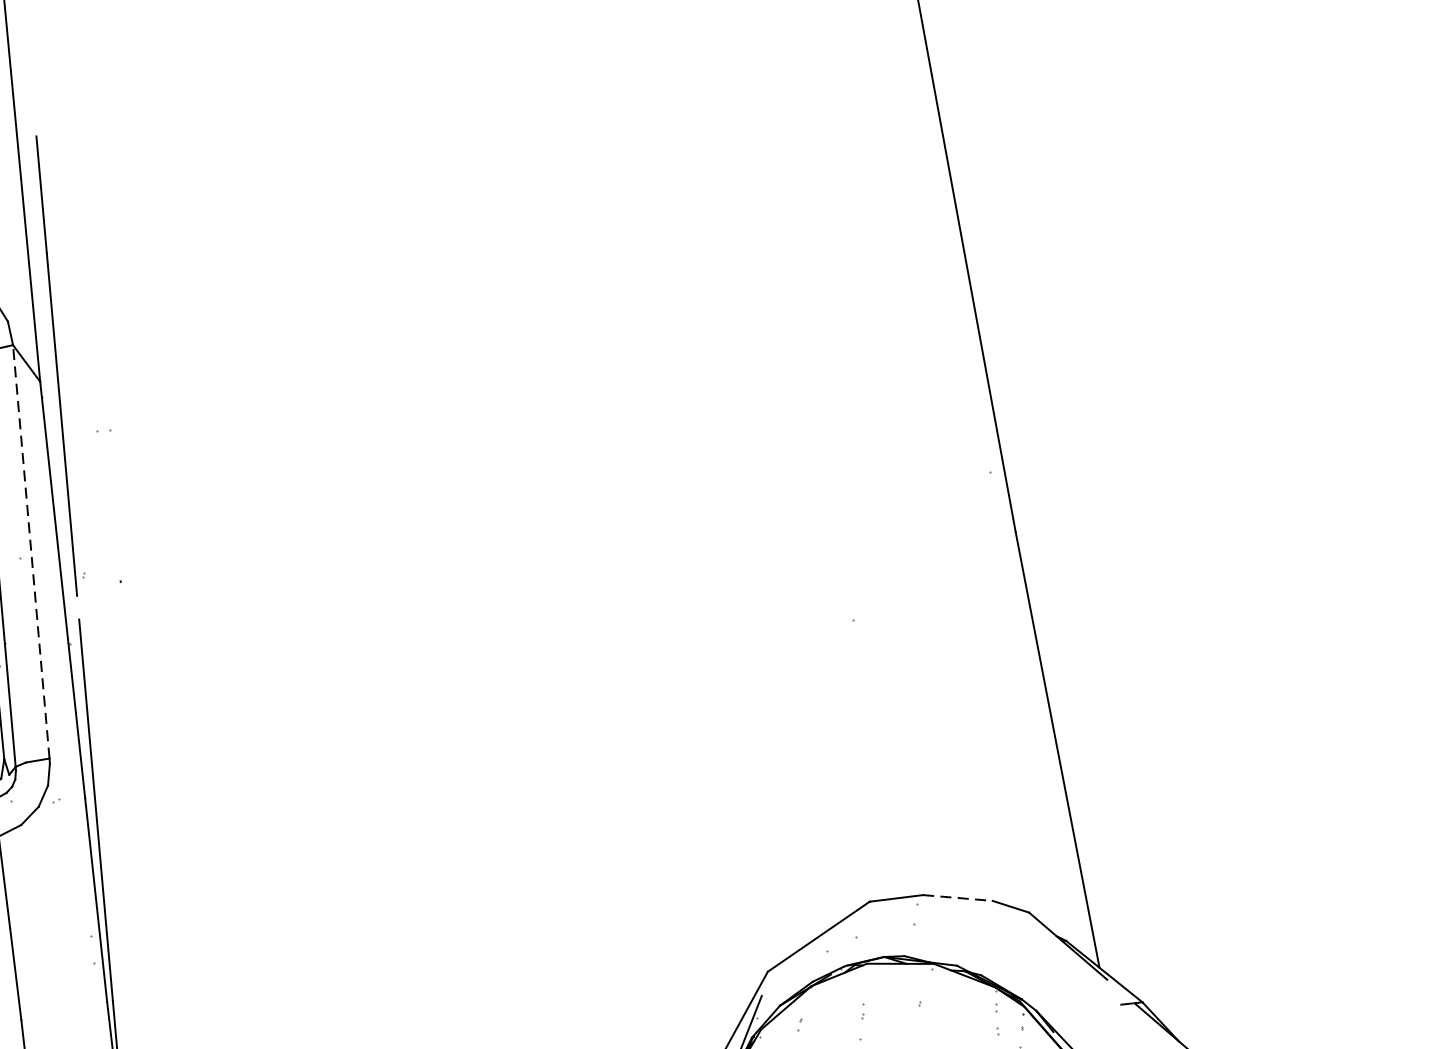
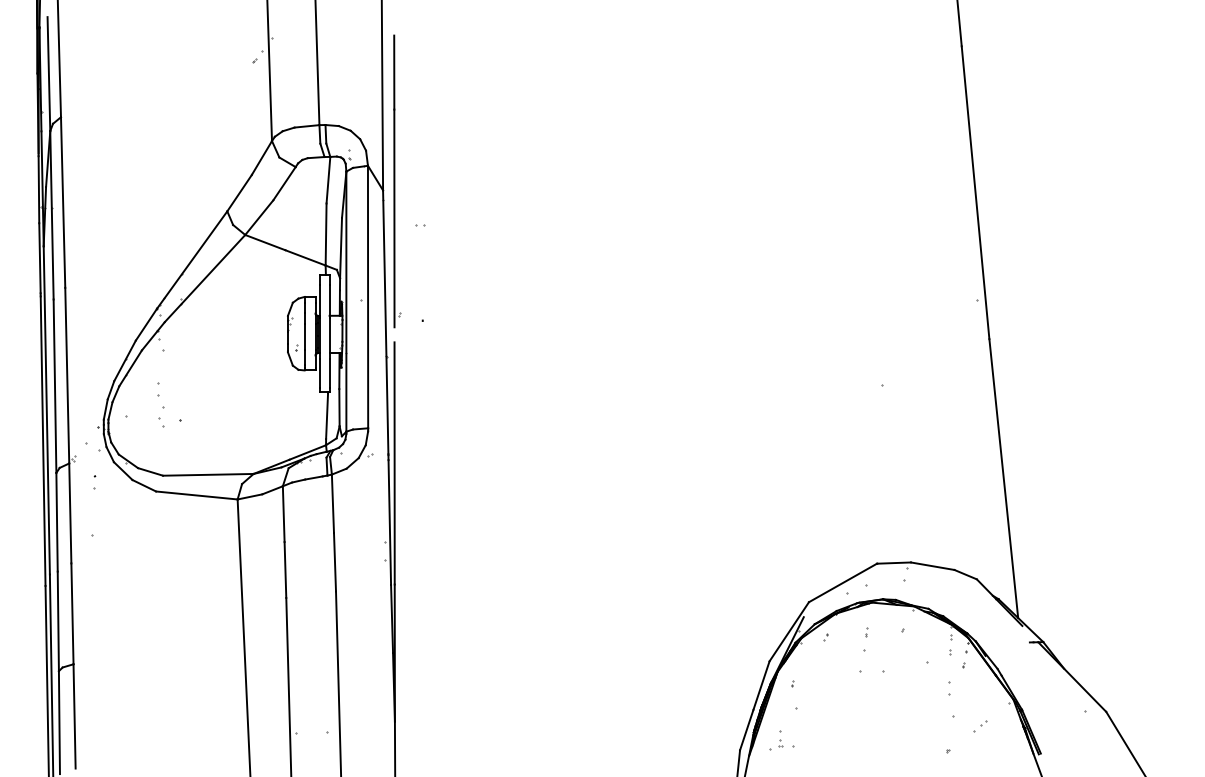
line: (31, 550) -> (368, 296), dashed -> solid
line: (959, 898) -> (933, 566), dashed -> solid

